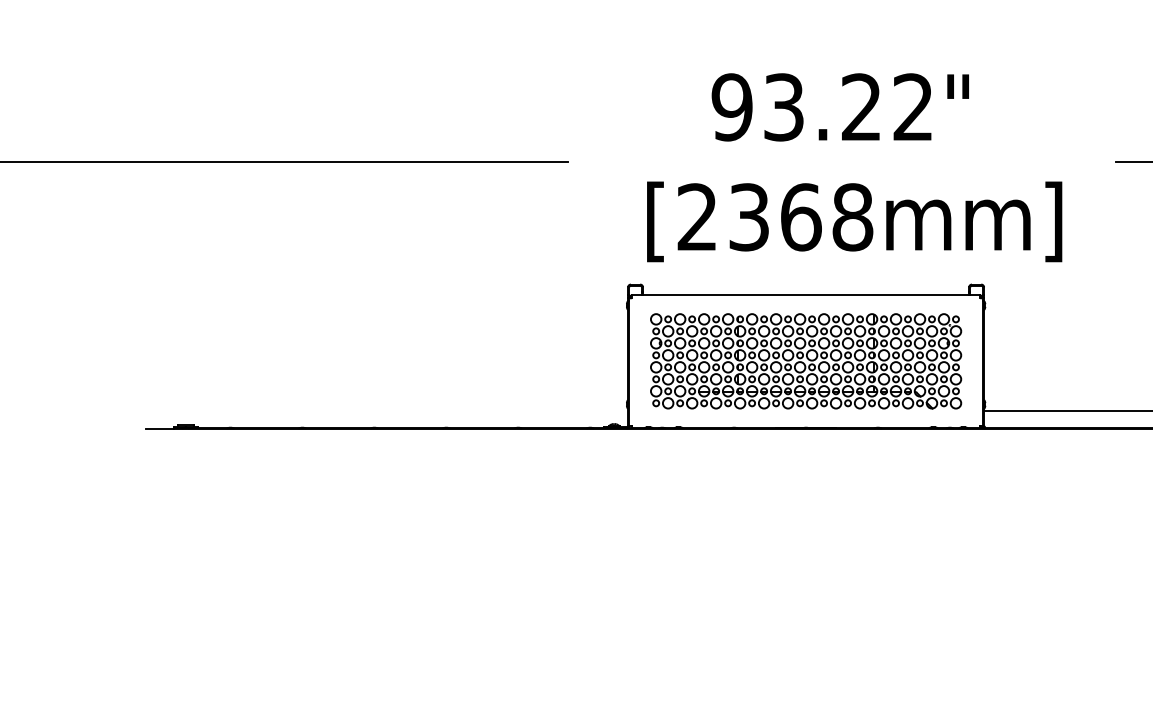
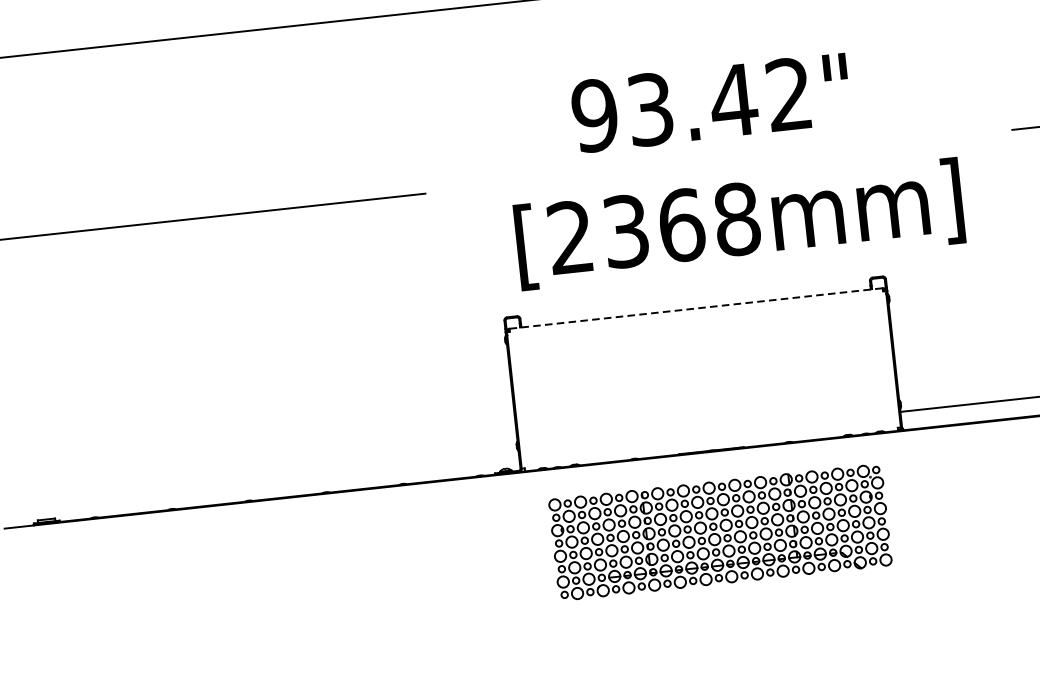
text: (861, 106) -> (733, 99), 93.22" -> 93.42"
line: (806, 295) -> (696, 308), solid -> dashed
part: (806, 361) -> (720, 532), moved

